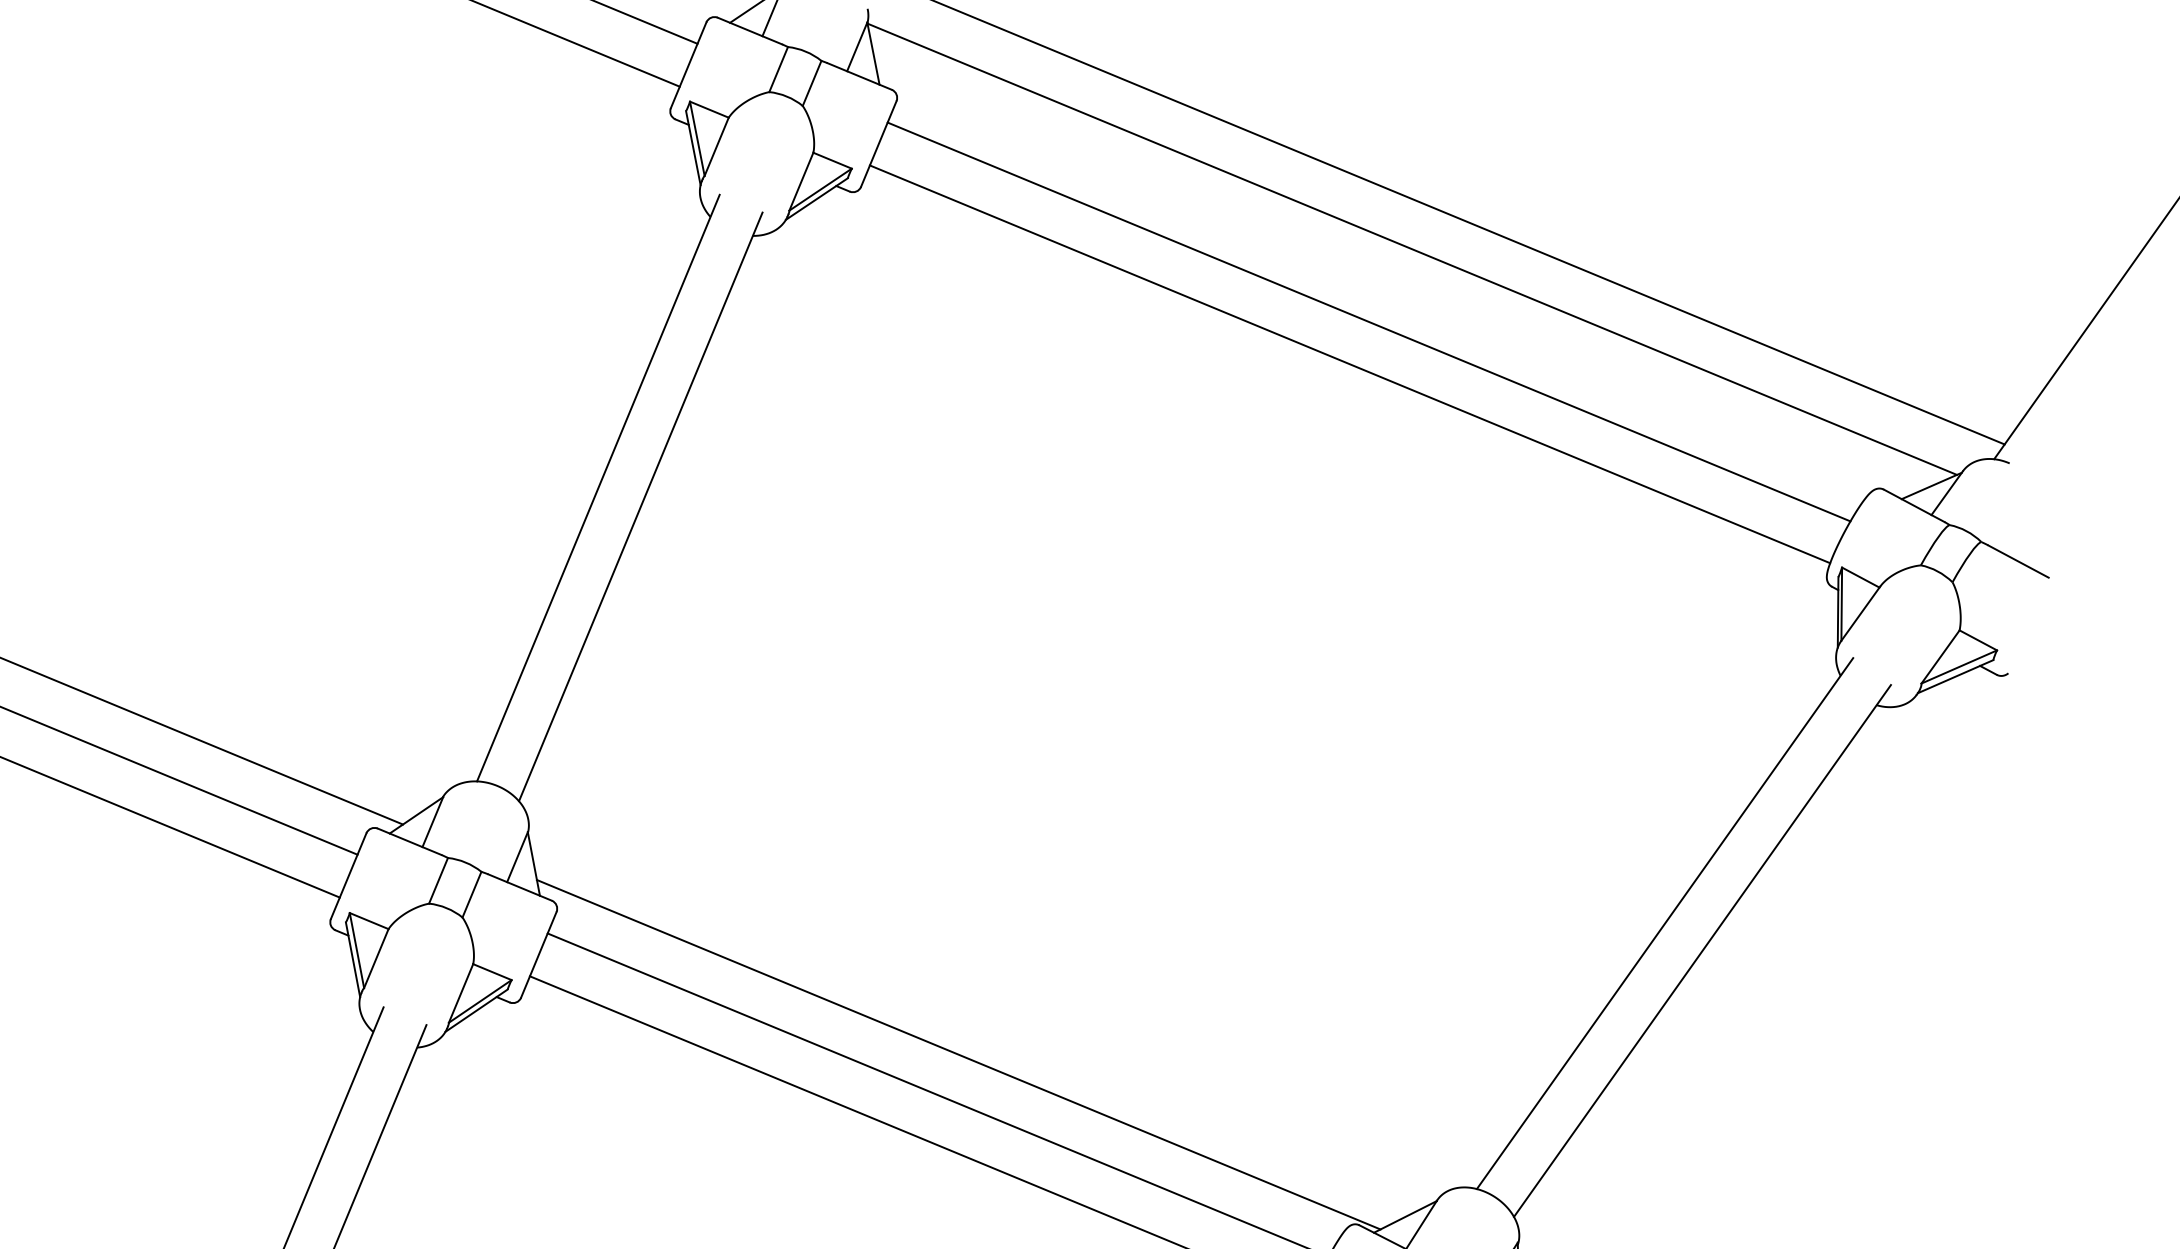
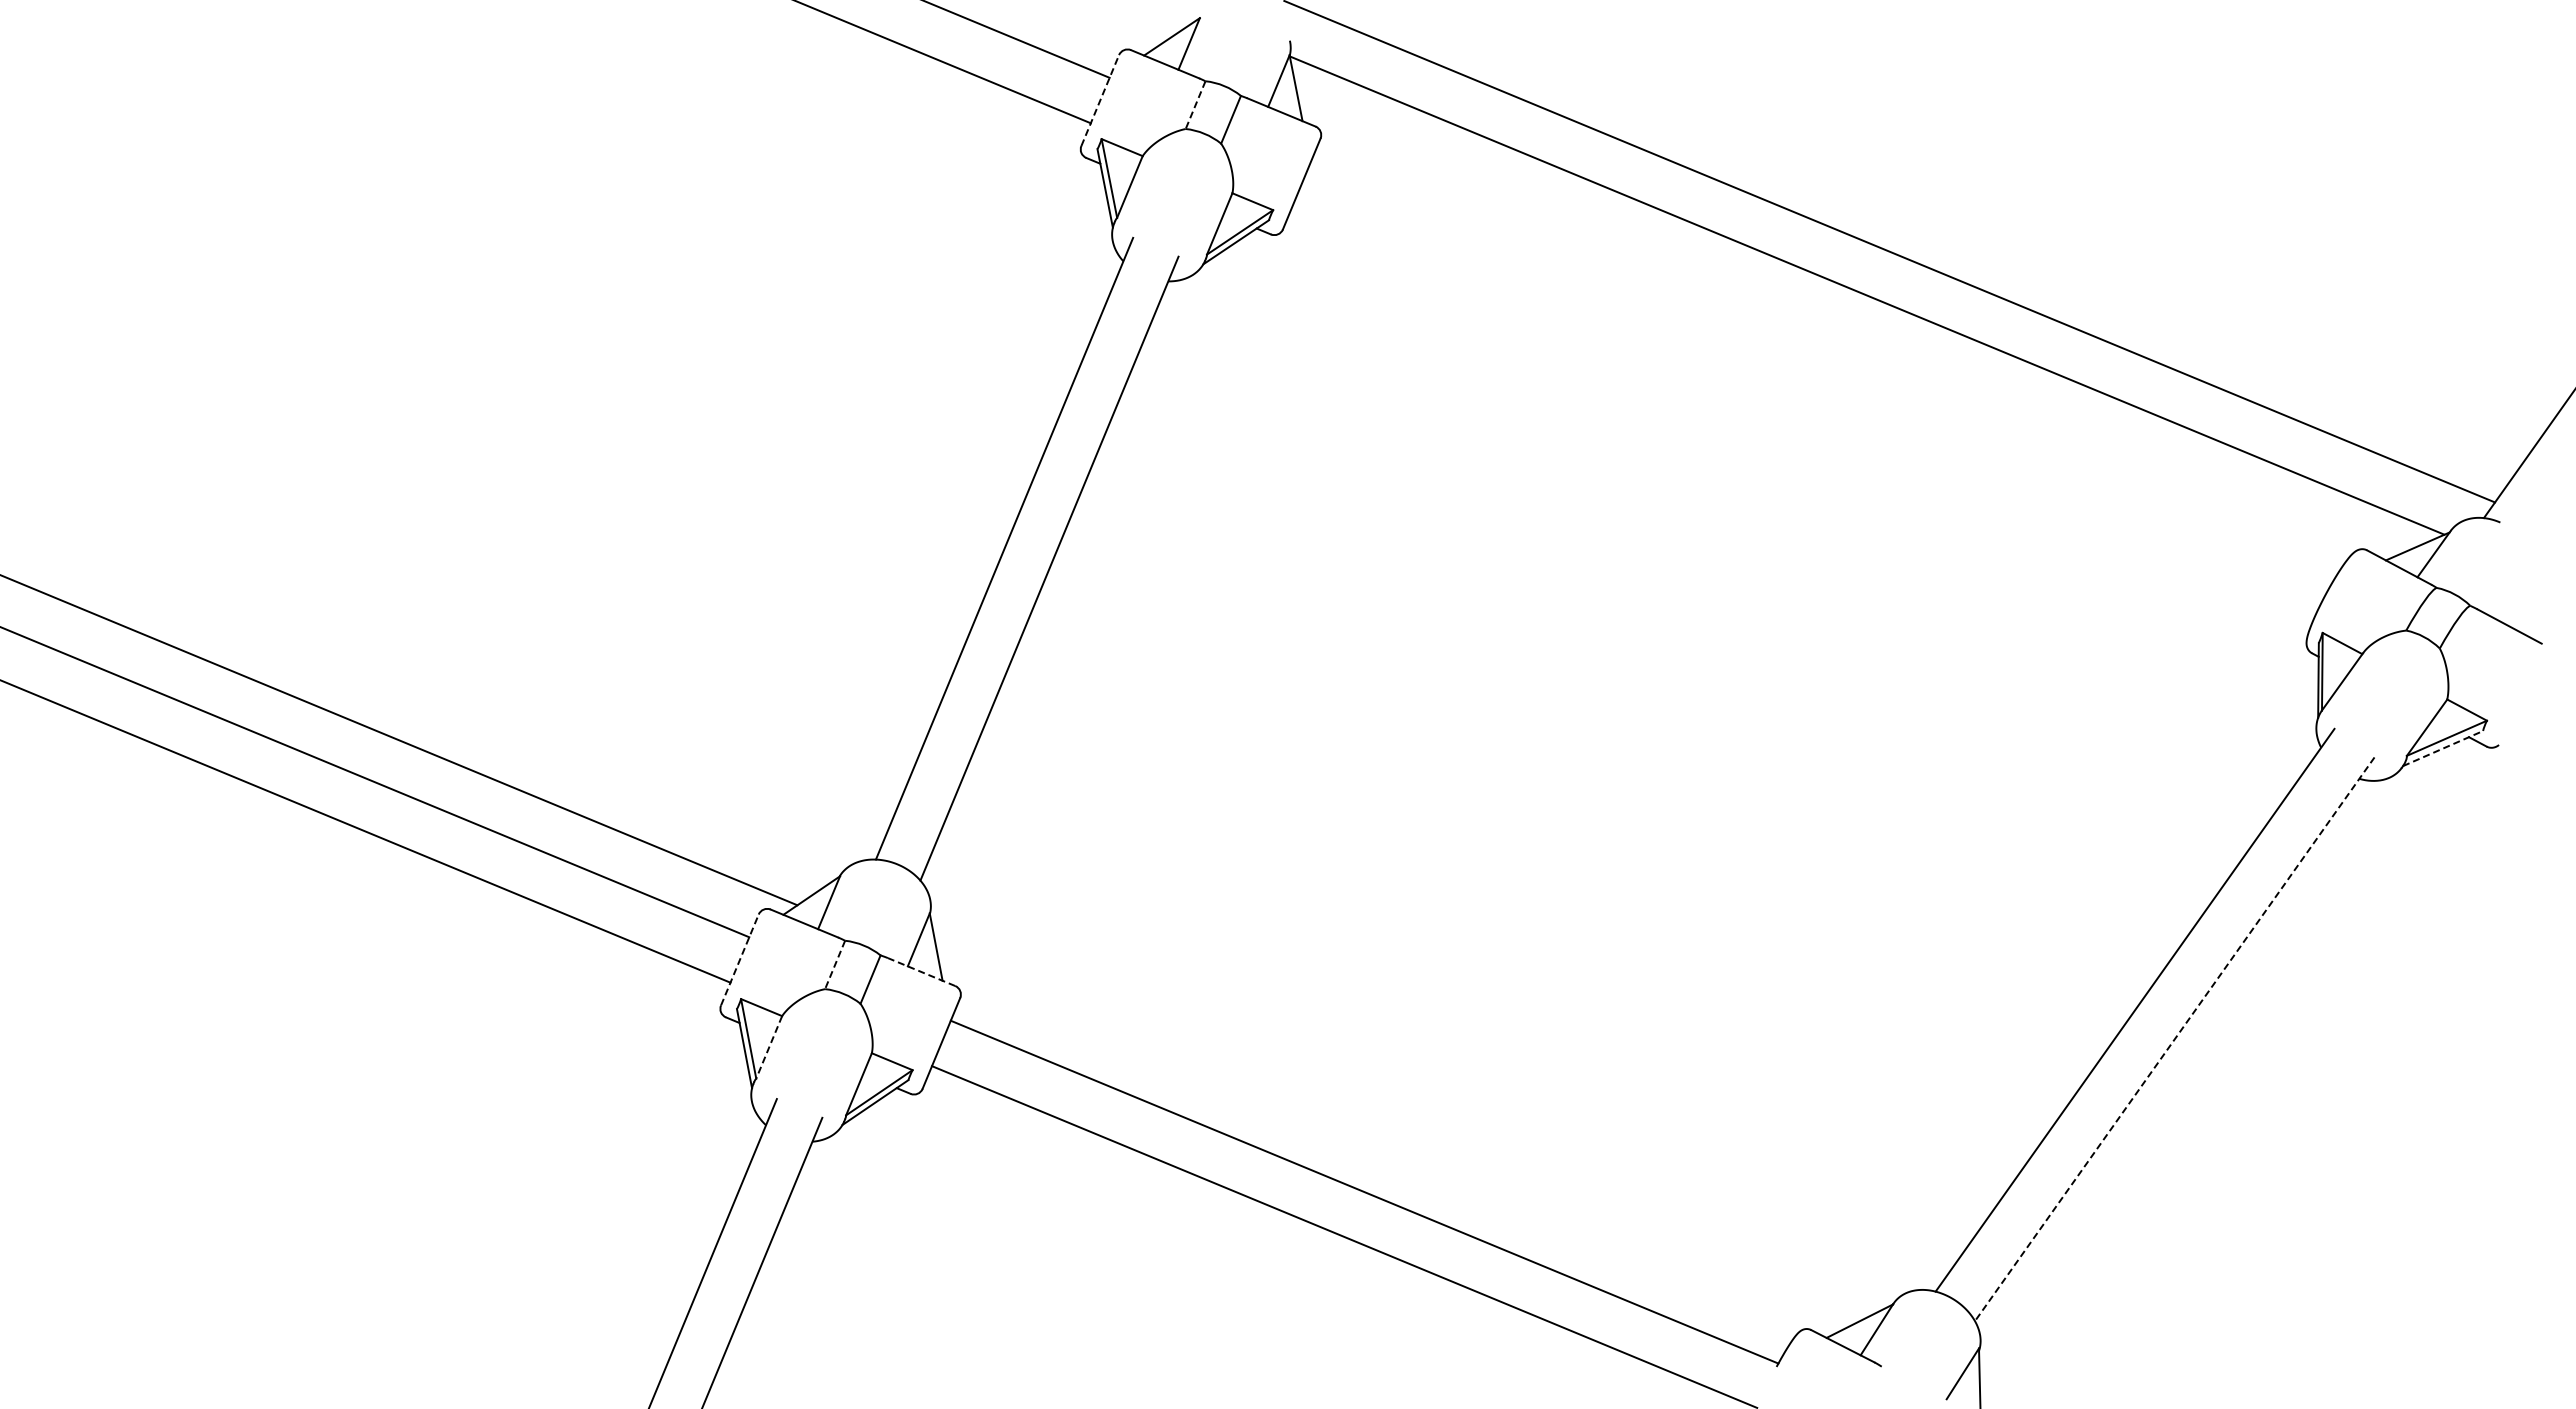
line: (688, 65) -> (1100, 100), solid -> dashed
line: (778, 69) -> (1195, 105), solid -> dashed
line: (1369, 321) -> (1821, 372), removed
line: (1350, 364) -> (1801, 417), removed
line: (1956, 676) -> (2443, 748), solid -> dashed
line: (349, 875) -> (740, 959), solid -> dashed
line: (437, 881) -> (834, 965), solid -> dashed
line: (520, 887) -> (921, 971), solid -> dashed
line: (1702, 951) -> (2174, 1039), solid -> dashed
line: (376, 958) -> (769, 1047), solid -> dashed
line: (958, 1054) -> (1386, 1149), removed

